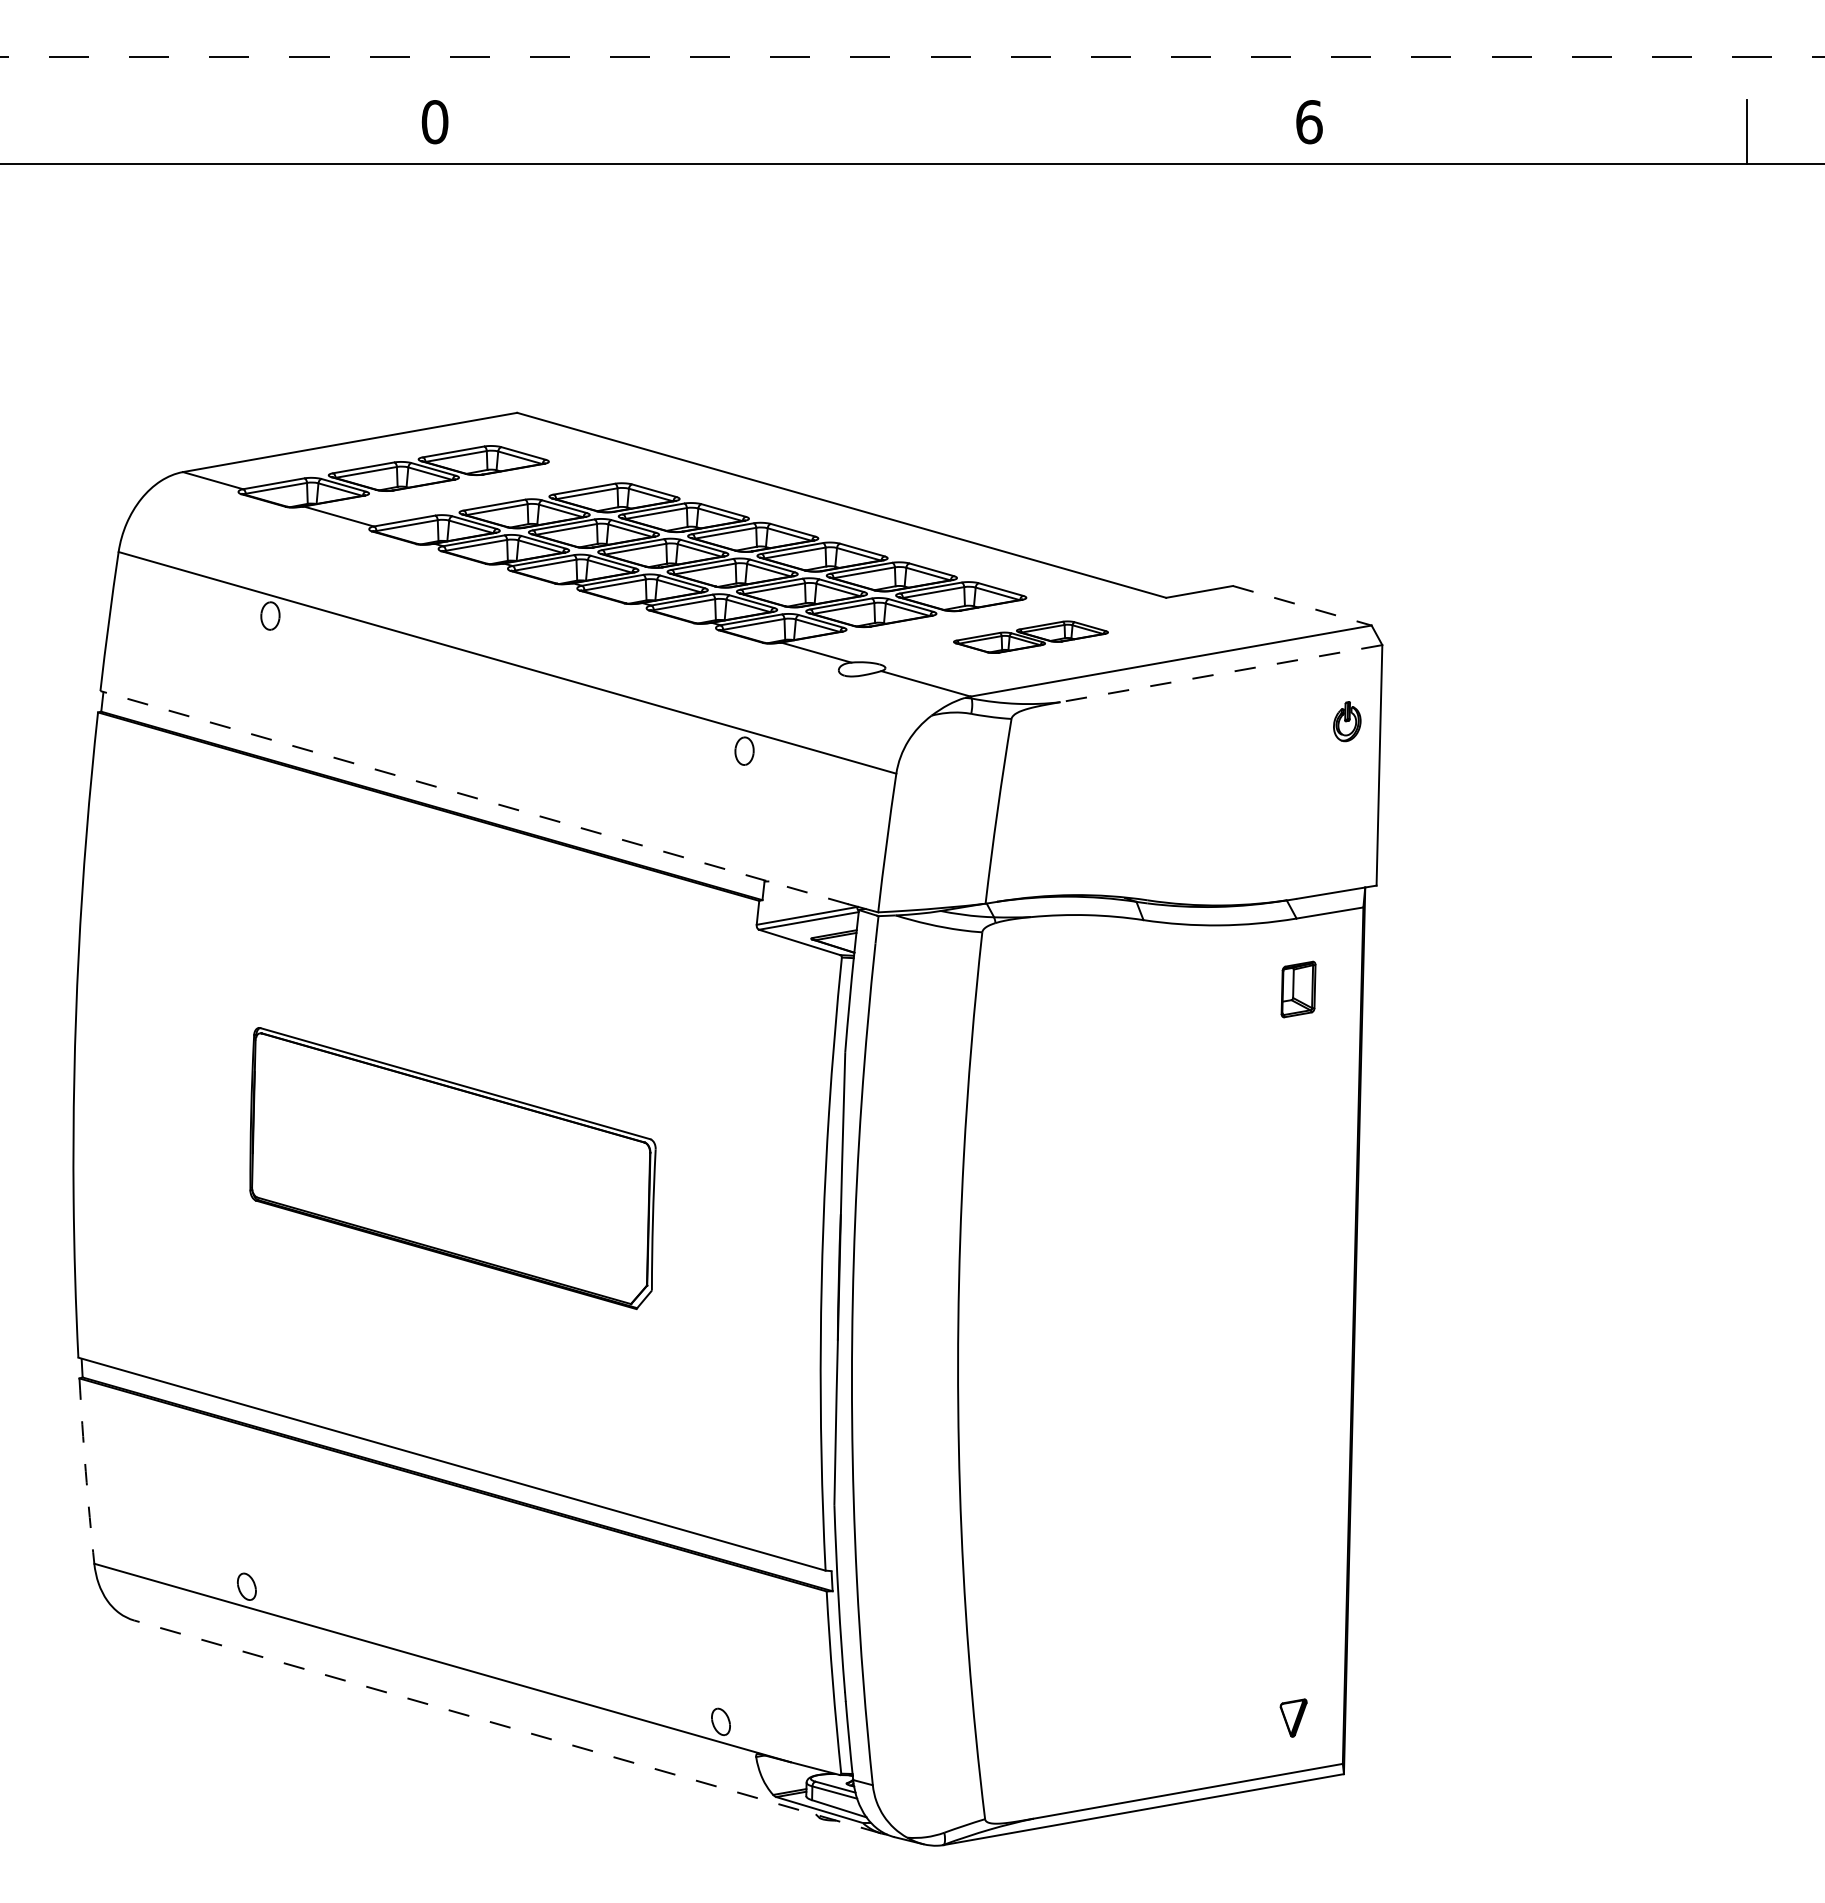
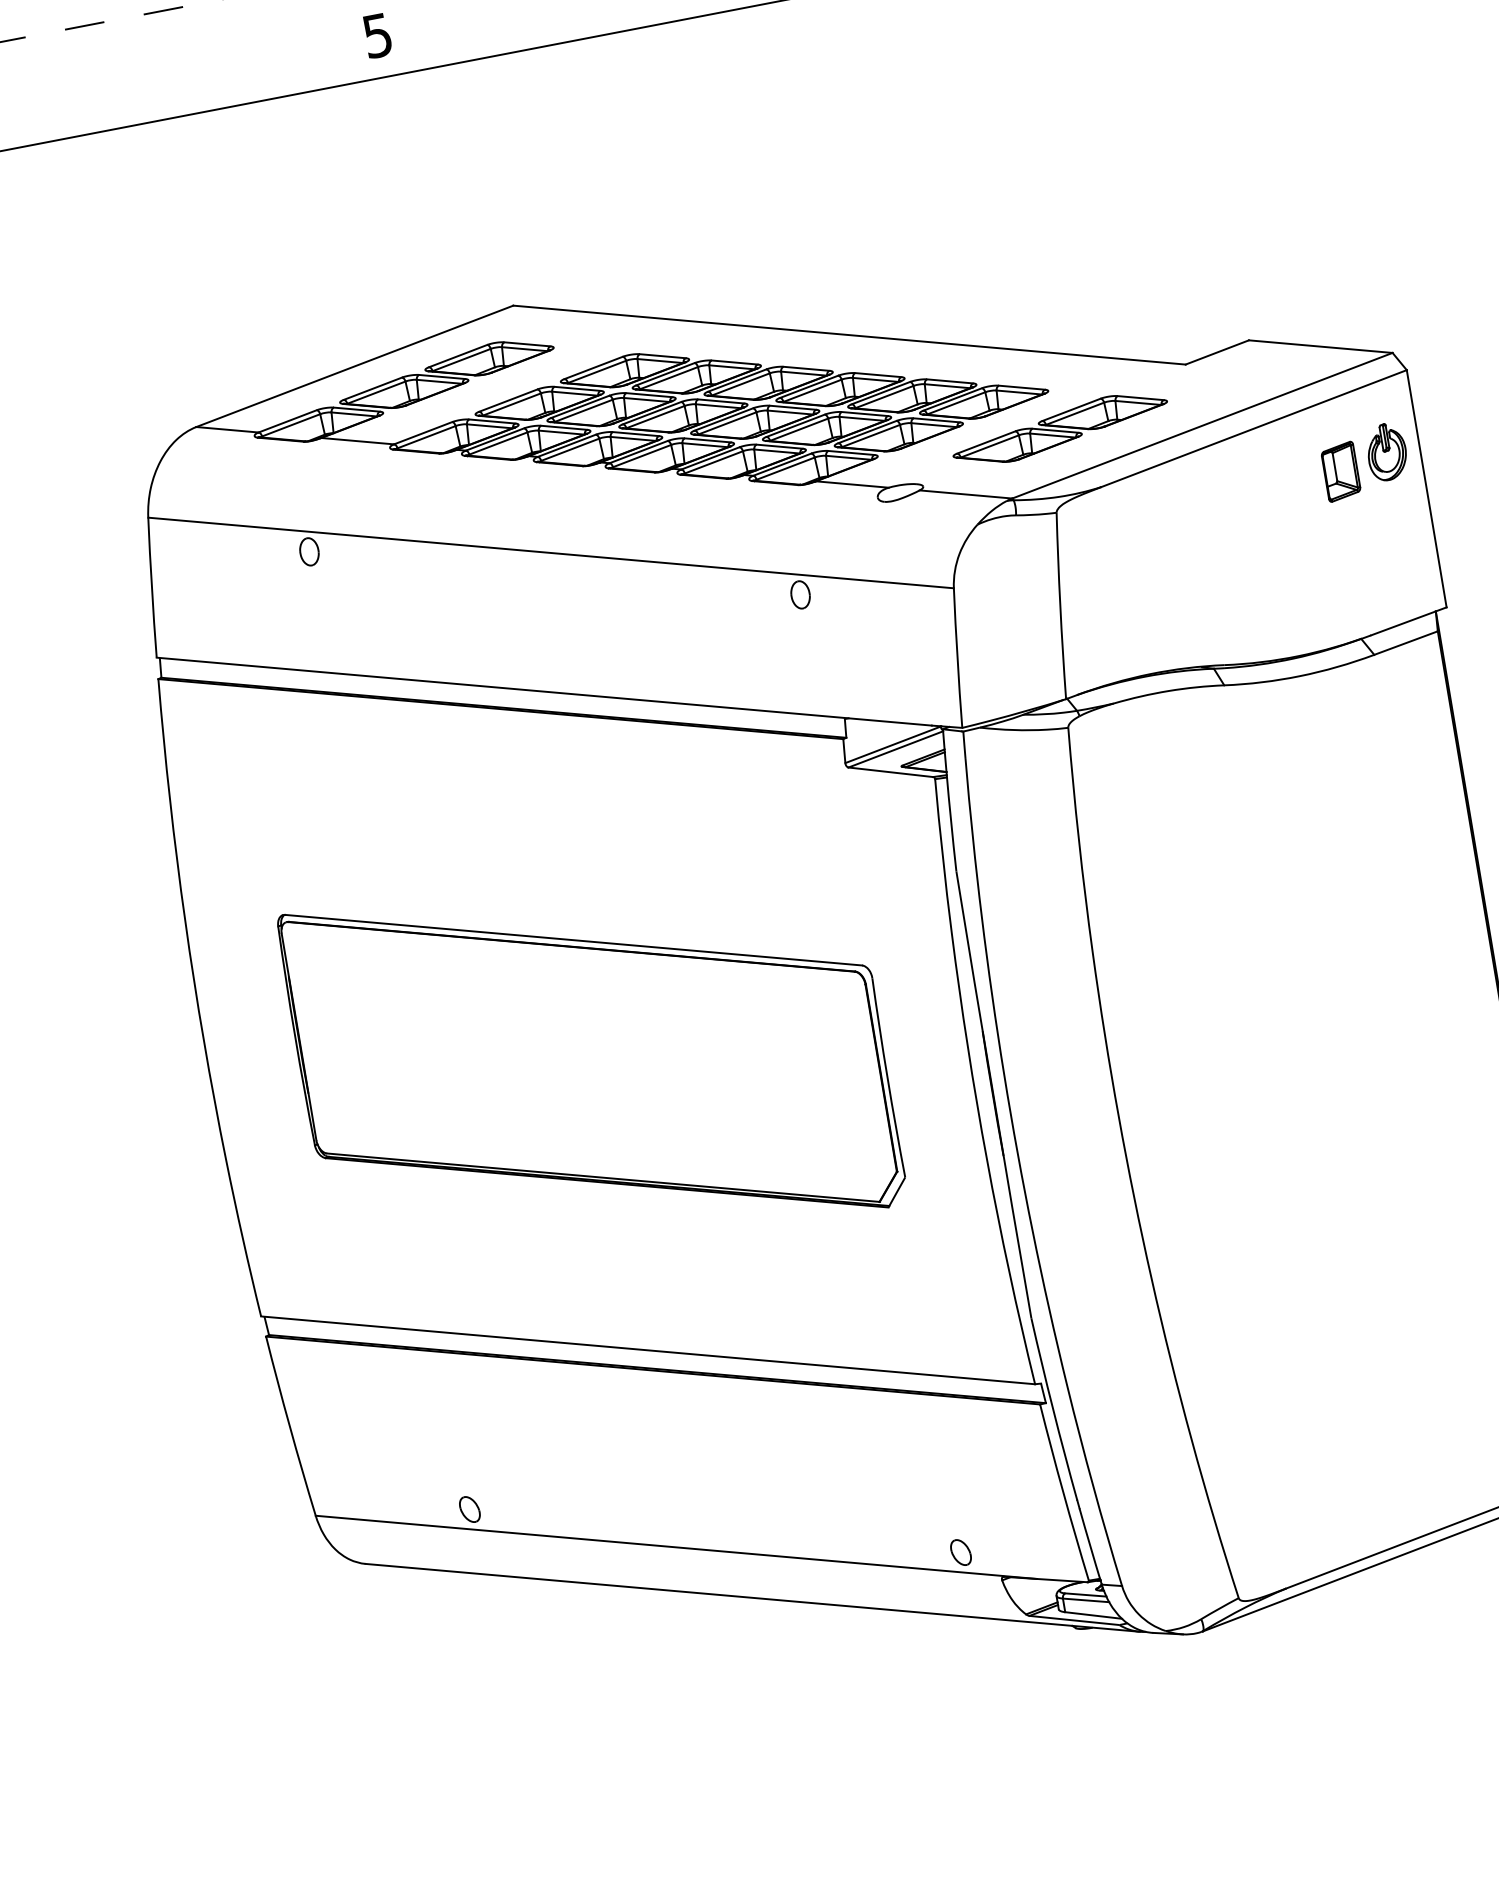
text: (434, 122) -> (377, 36), 0 -> 5
line: (1302, 605) -> (1320, 346), dashed -> solid
part: (1030, 636) -> (1059, 428), size x1.43
line: (1220, 673) -> (1253, 428), dashed -> solid
part: (1347, 721) -> (1387, 451), size x1.43
line: (474, 797) -> (544, 691), dashed -> solid
part: (1298, 989) -> (1340, 471), moved
part: (452, 1168) -> (592, 1059), size x1.43
arc: (85, 1471) -> (289, 1426), dashed -> solid
line: (507, 1726) -> (752, 1597), dashed -> solid

